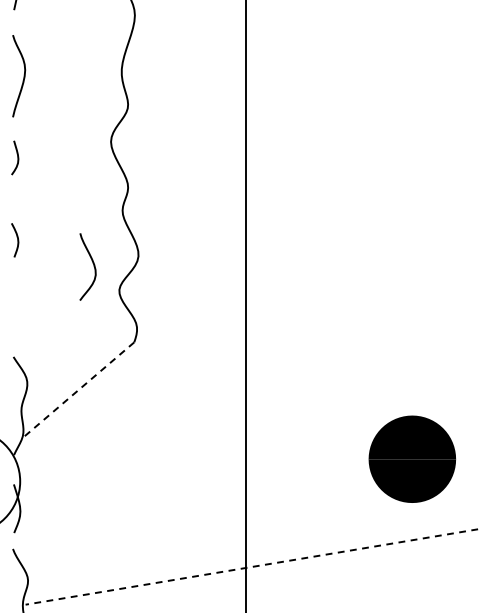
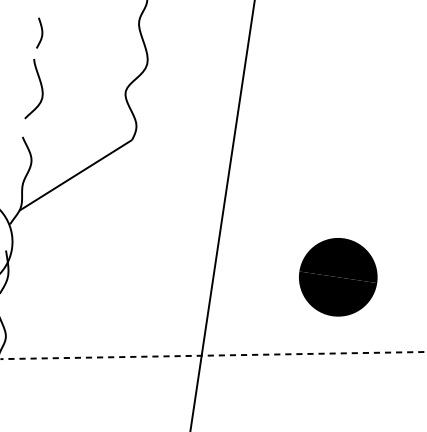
curve: (92, 263) -> (40, 87), moved
line: (78, 390) -> (76, 175), dashed -> solid
part: (412, 458) -> (338, 276), moved

